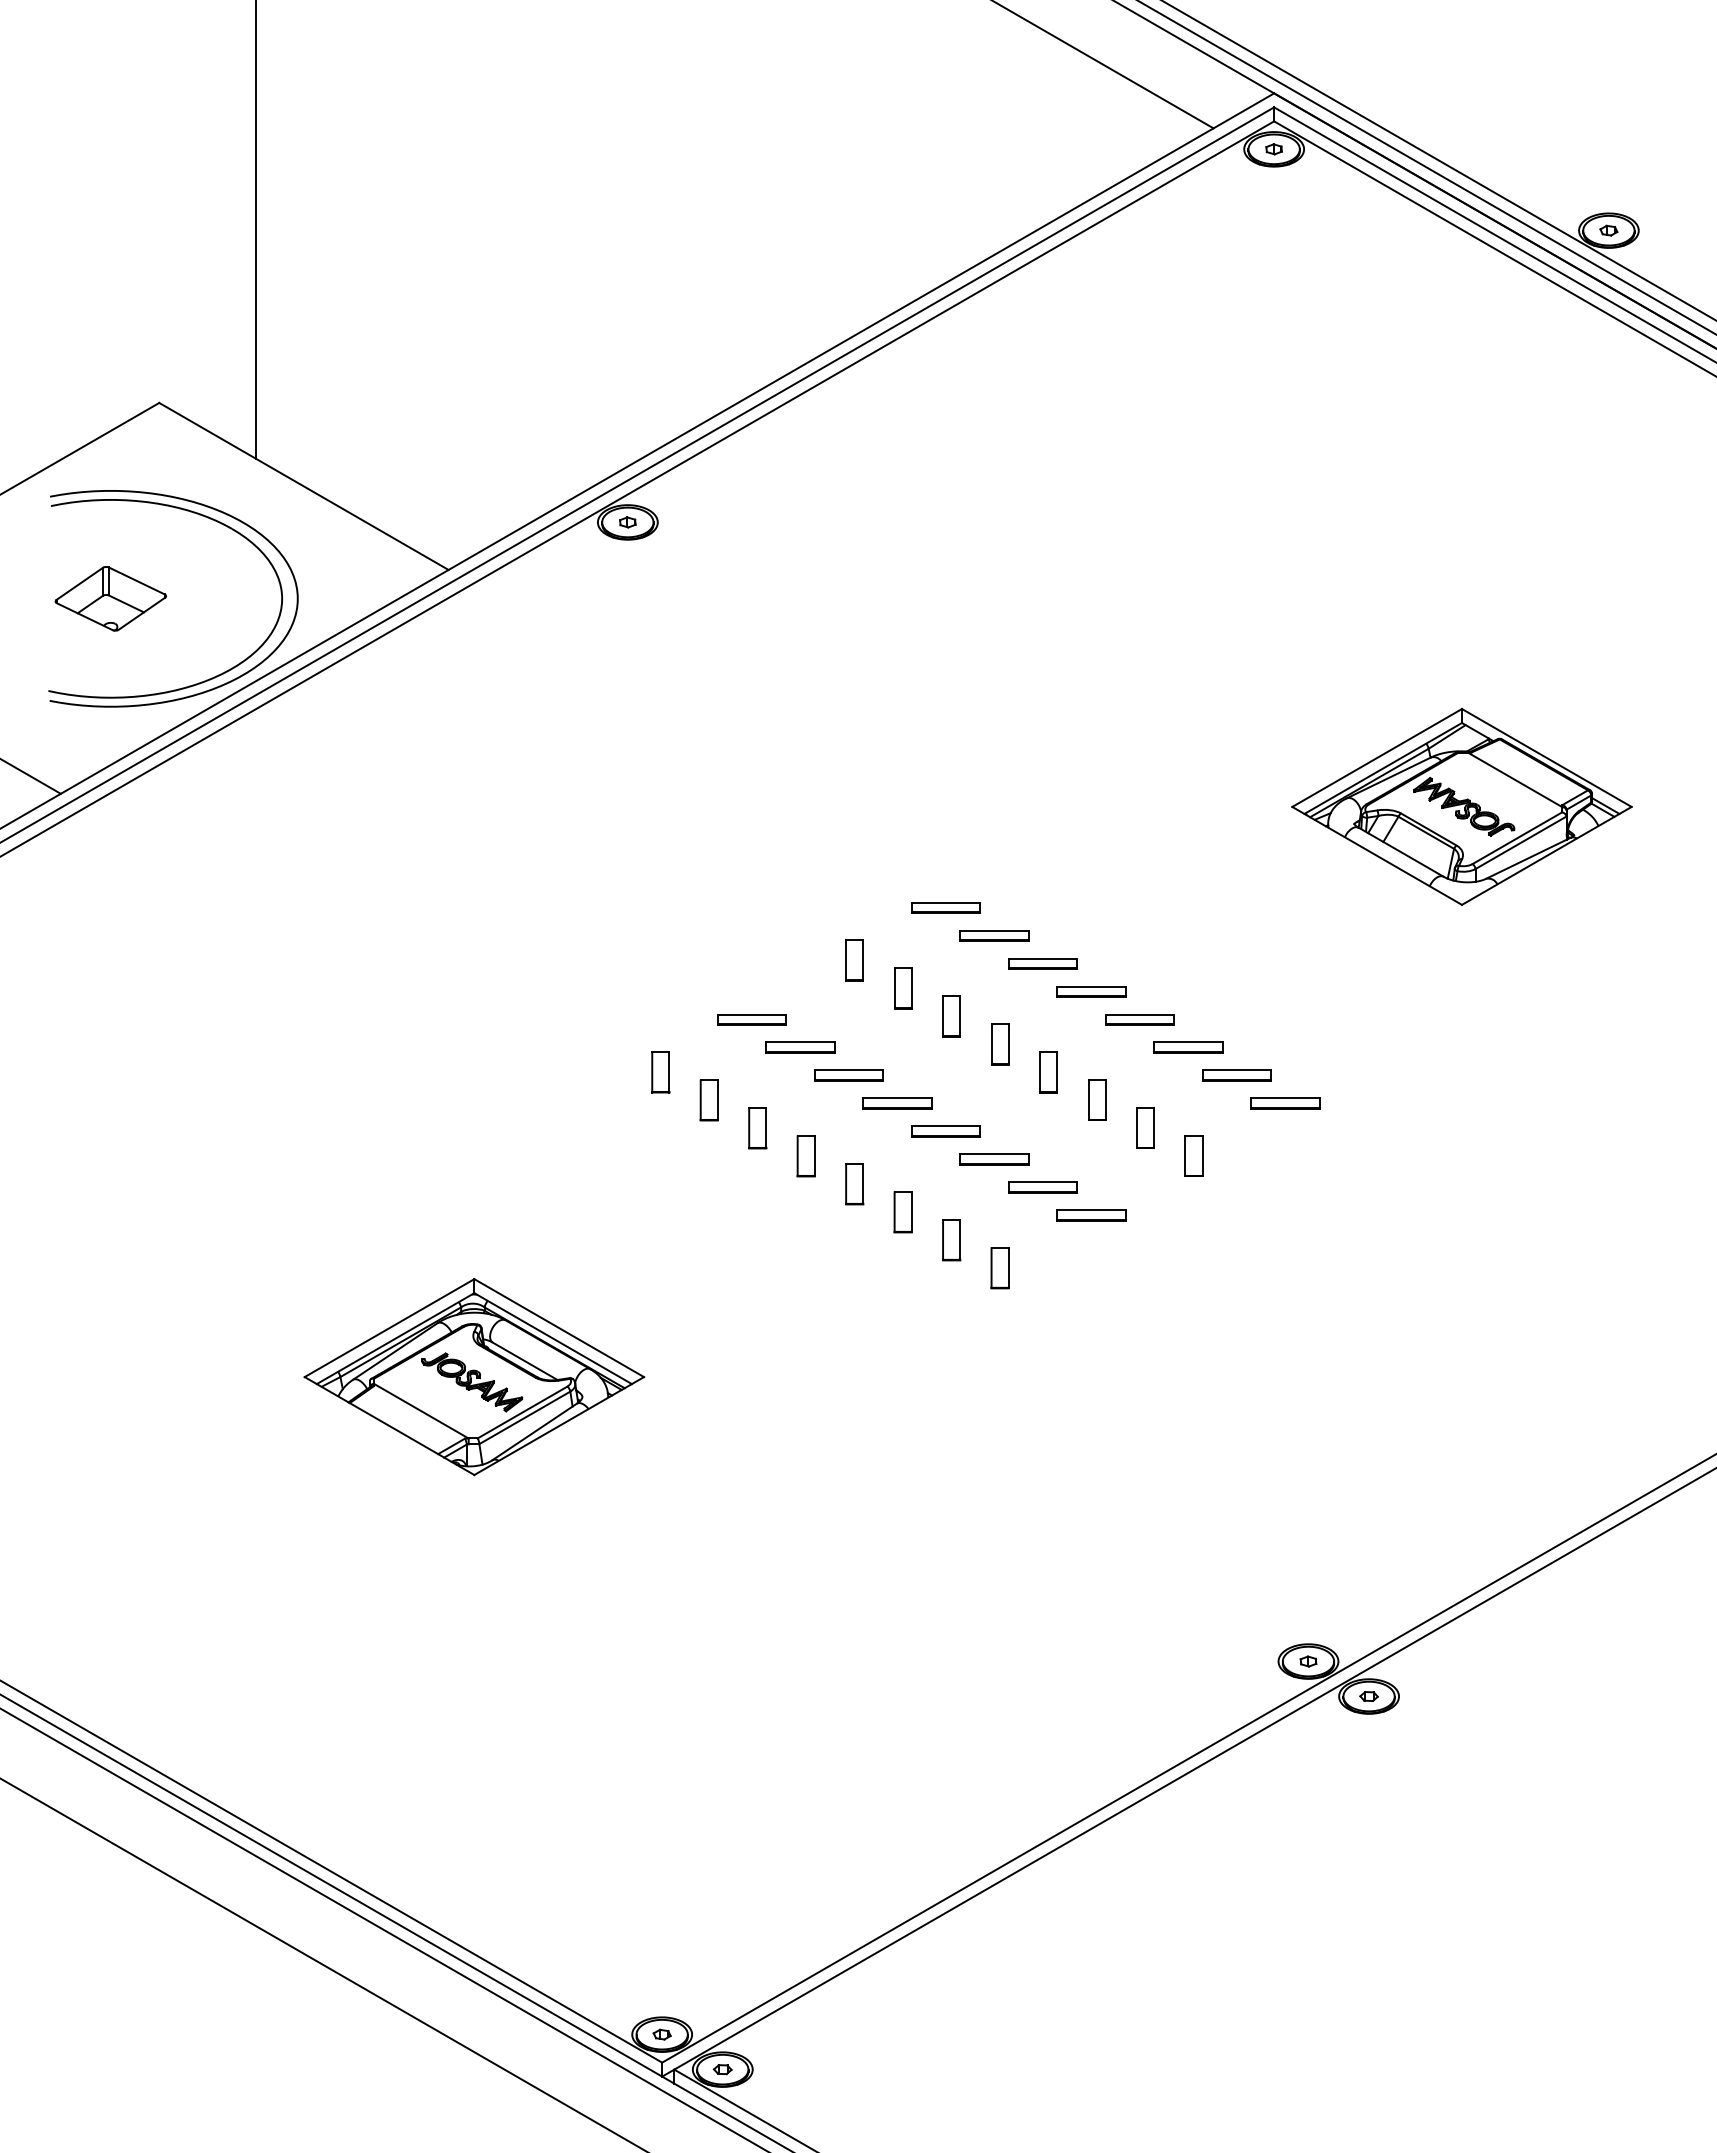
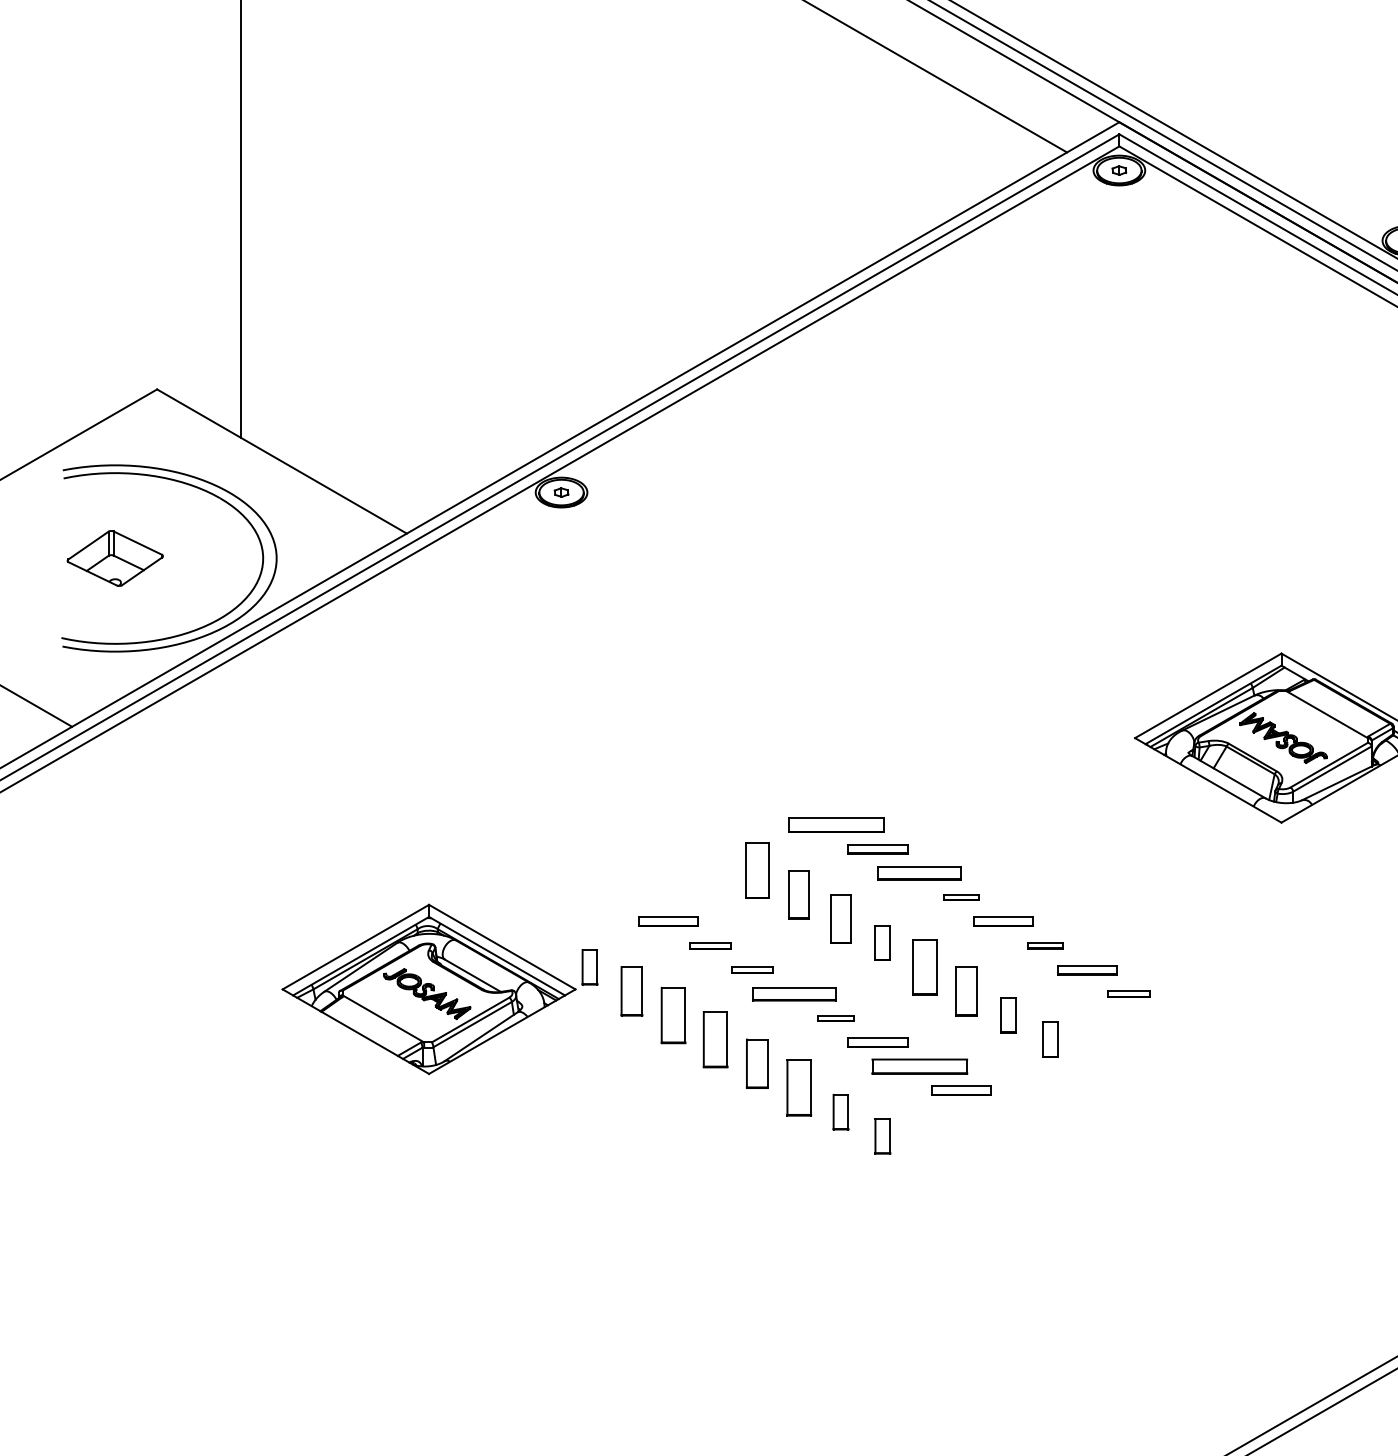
part: (945, 907) -> (835, 824), size x1.6
part: (854, 960) -> (757, 870), size x1.6
part: (1042, 963) -> (919, 873), size x1.4
part: (903, 988) -> (799, 894), size x1.4
part: (1091, 991) -> (961, 897), size x0.6
part: (951, 1016) -> (840, 918), size x1.4
part: (800, 1047) -> (710, 945), size x0.7
part: (1188, 1047) -> (1045, 945), size x0.6
part: (1048, 1072) -> (924, 967), size x1.6
part: (848, 1075) -> (751, 969), size x0.7
part: (1097, 1099) -> (966, 990), size x1.4
part: (708, 1100) -> (631, 991), size x1.4
part: (897, 1103) -> (794, 994), size x1.4
part: (1285, 1103) -> (1129, 994), size x0.7
part: (757, 1128) -> (673, 1015), size x1.6
part: (945, 1131) -> (835, 1018), size x0.6
part: (805, 1156) -> (714, 1039), size x1.6
part: (854, 1184) -> (757, 1063), size x1.4
part: (1042, 1187) -> (919, 1066), size x1.6
part: (902, 1212) -> (798, 1088), size x1.6
part: (474, 1377) -> (429, 989), moved

